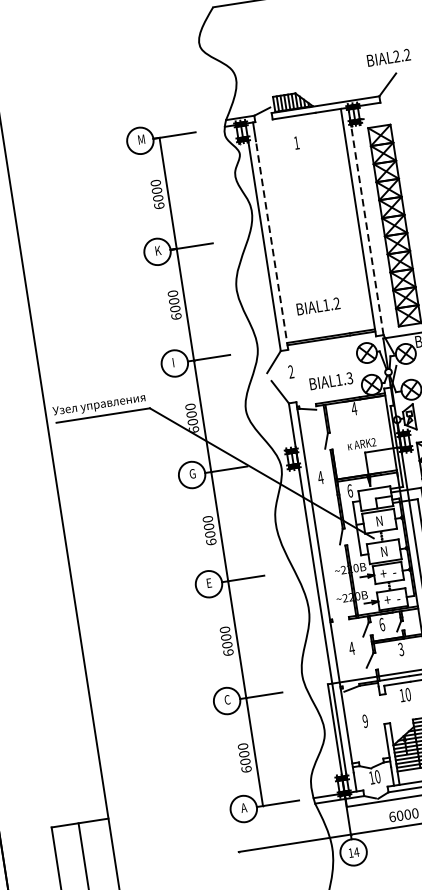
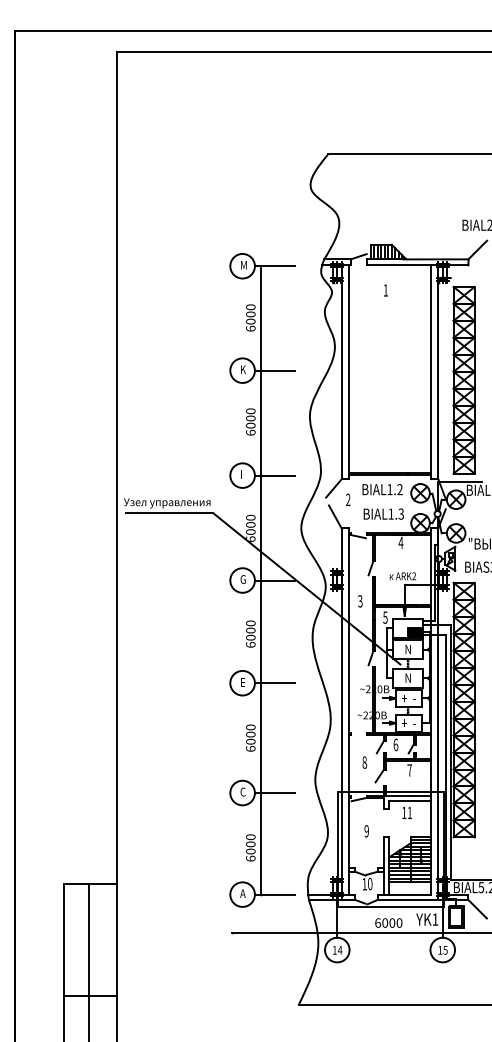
line: (365, 220) -> (438, 371), dashed -> solid
line: (271, 244) -> (348, 380), dashed -> solid
text: (318, 306) -> (382, 489), moved
text: (319, 478) -> (359, 601), 4 -> 3
text: (350, 490) -> (385, 617), 6 -> 5
fill: (384, 501) -> (415, 632), added
text: (351, 648) -> (364, 762), 4 -> 8
text: (400, 649) -> (409, 770), 3 -> 7
text: (407, 694) -> (409, 812), 10 -> 11

